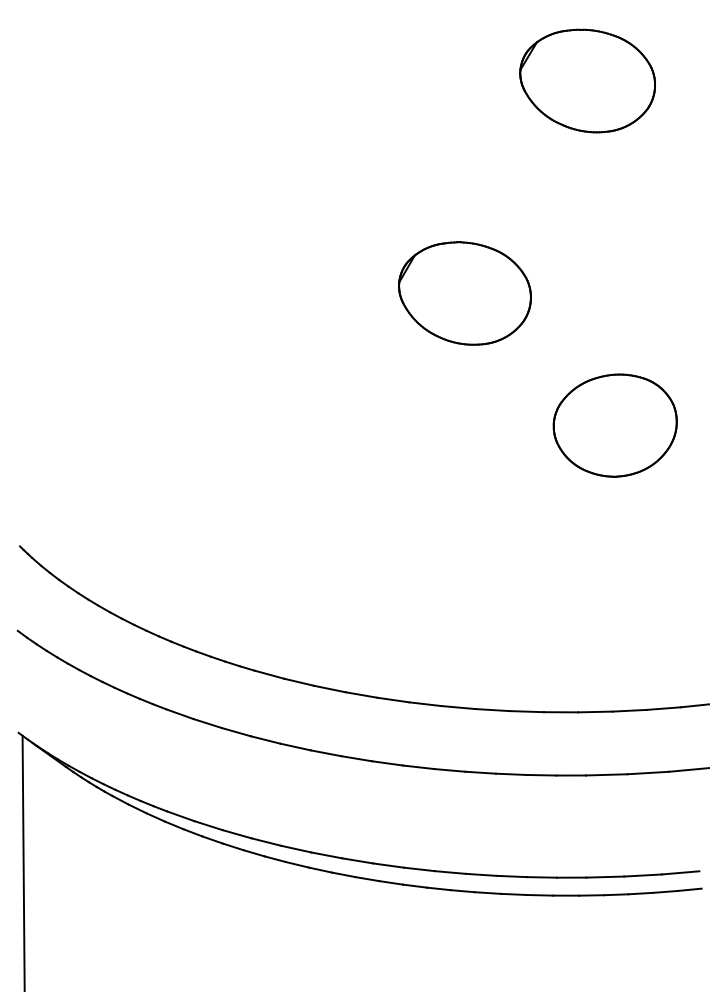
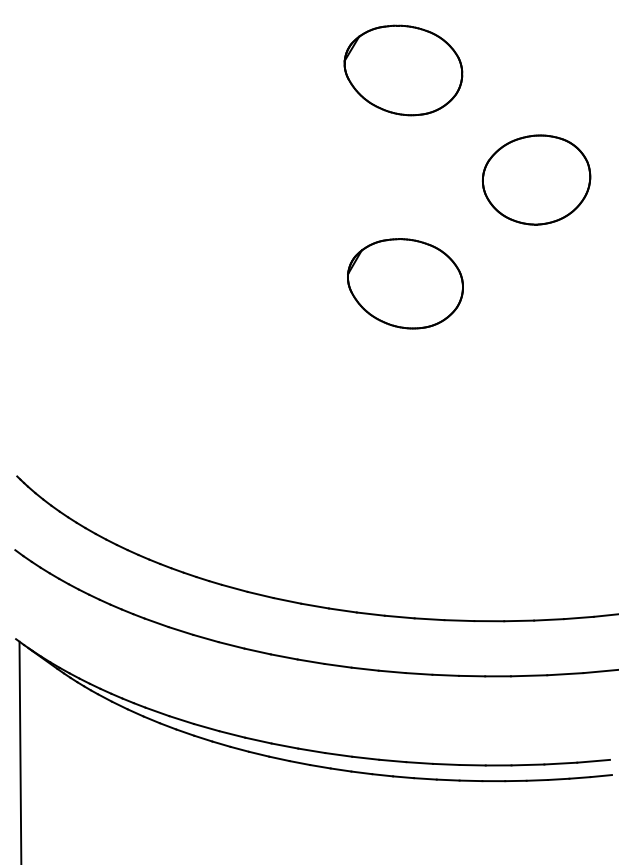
part: (587, 80) -> (403, 70), moved
part: (464, 293) -> (405, 283), moved
part: (614, 425) -> (535, 179), moved

